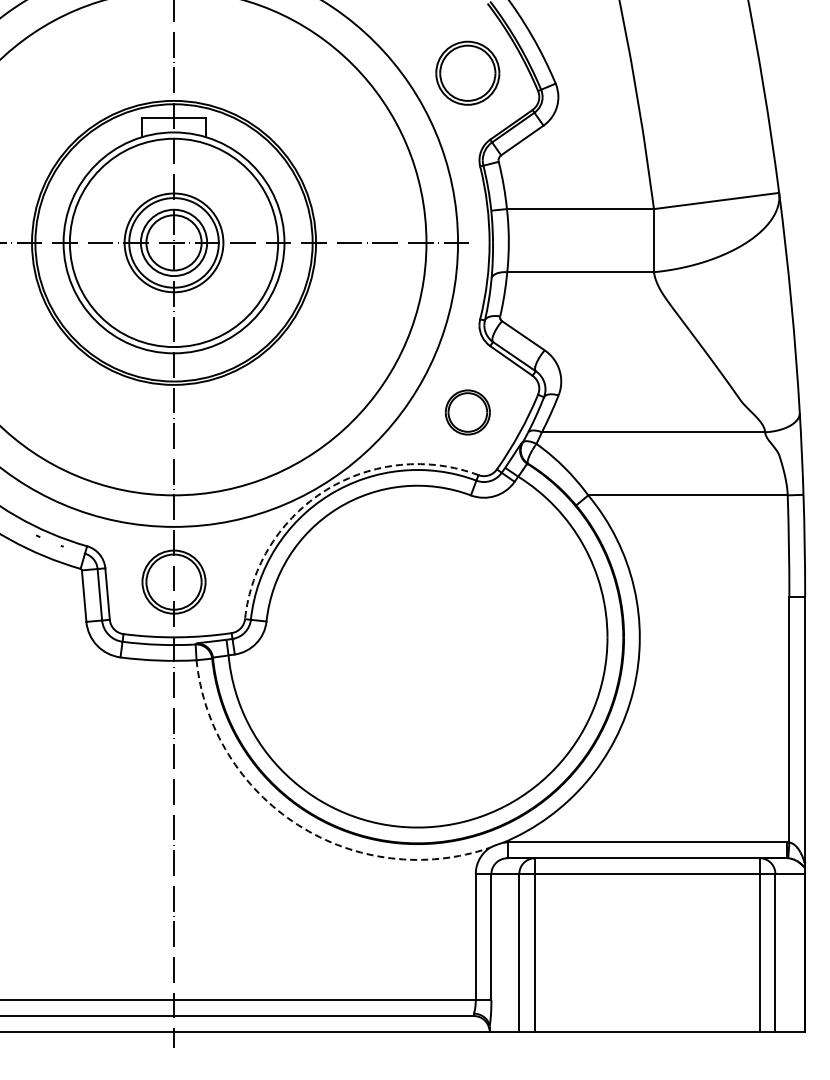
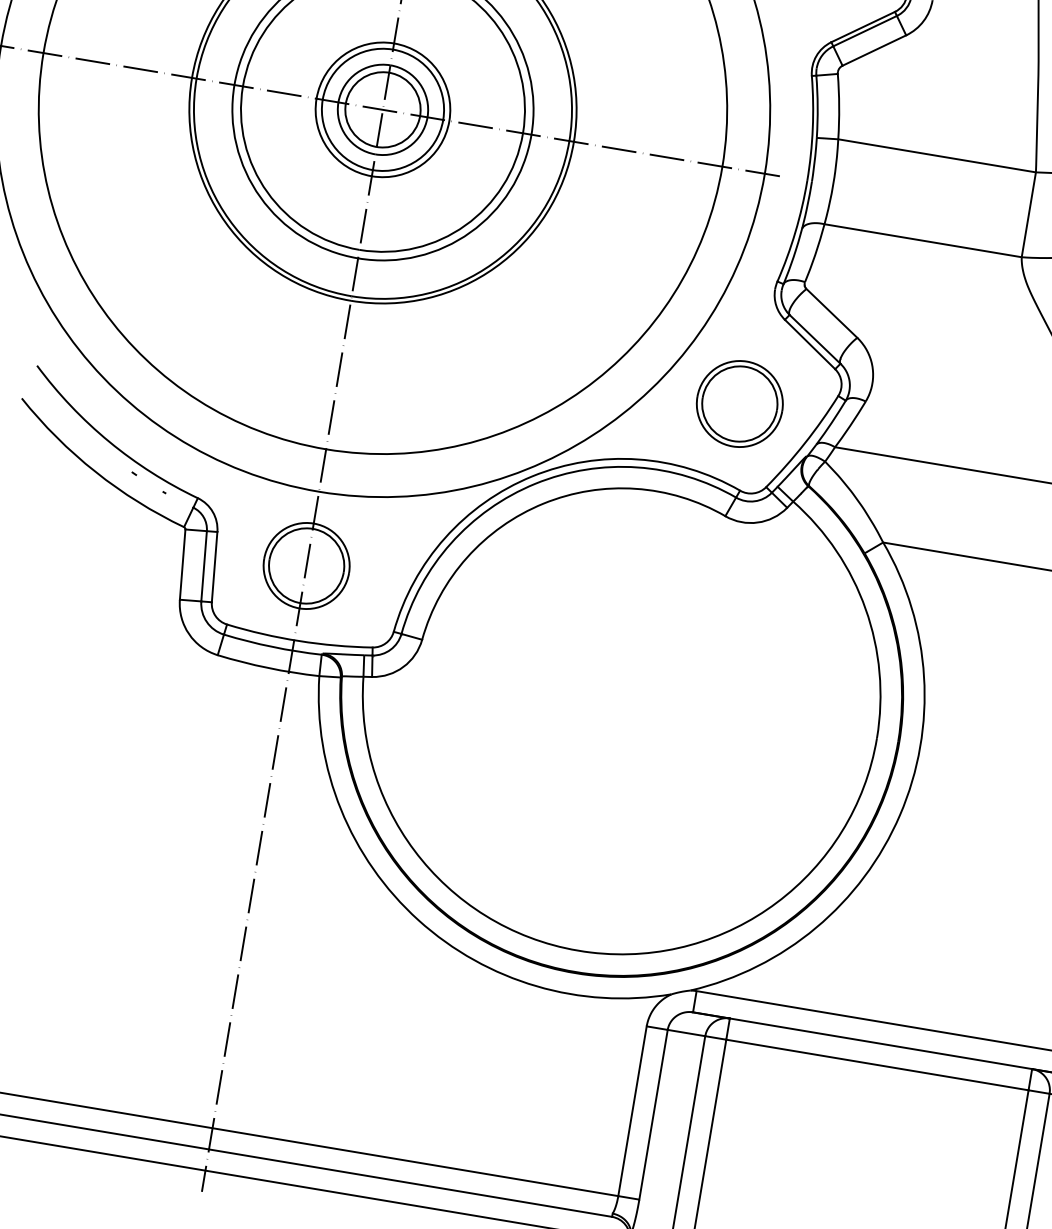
part: (467, 412) -> (739, 403), size x1.43
arc: (326, 489) -> (532, 475), dashed -> solid
arc: (297, 824) -> (418, 919), dashed -> solid

